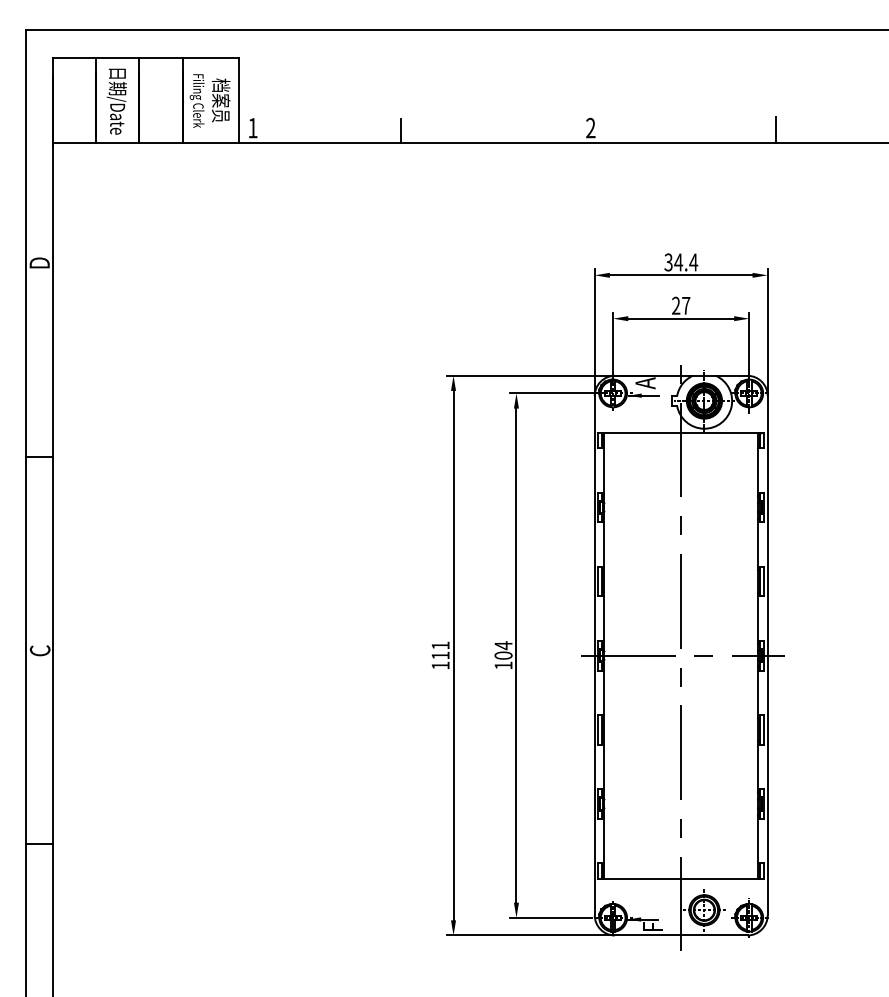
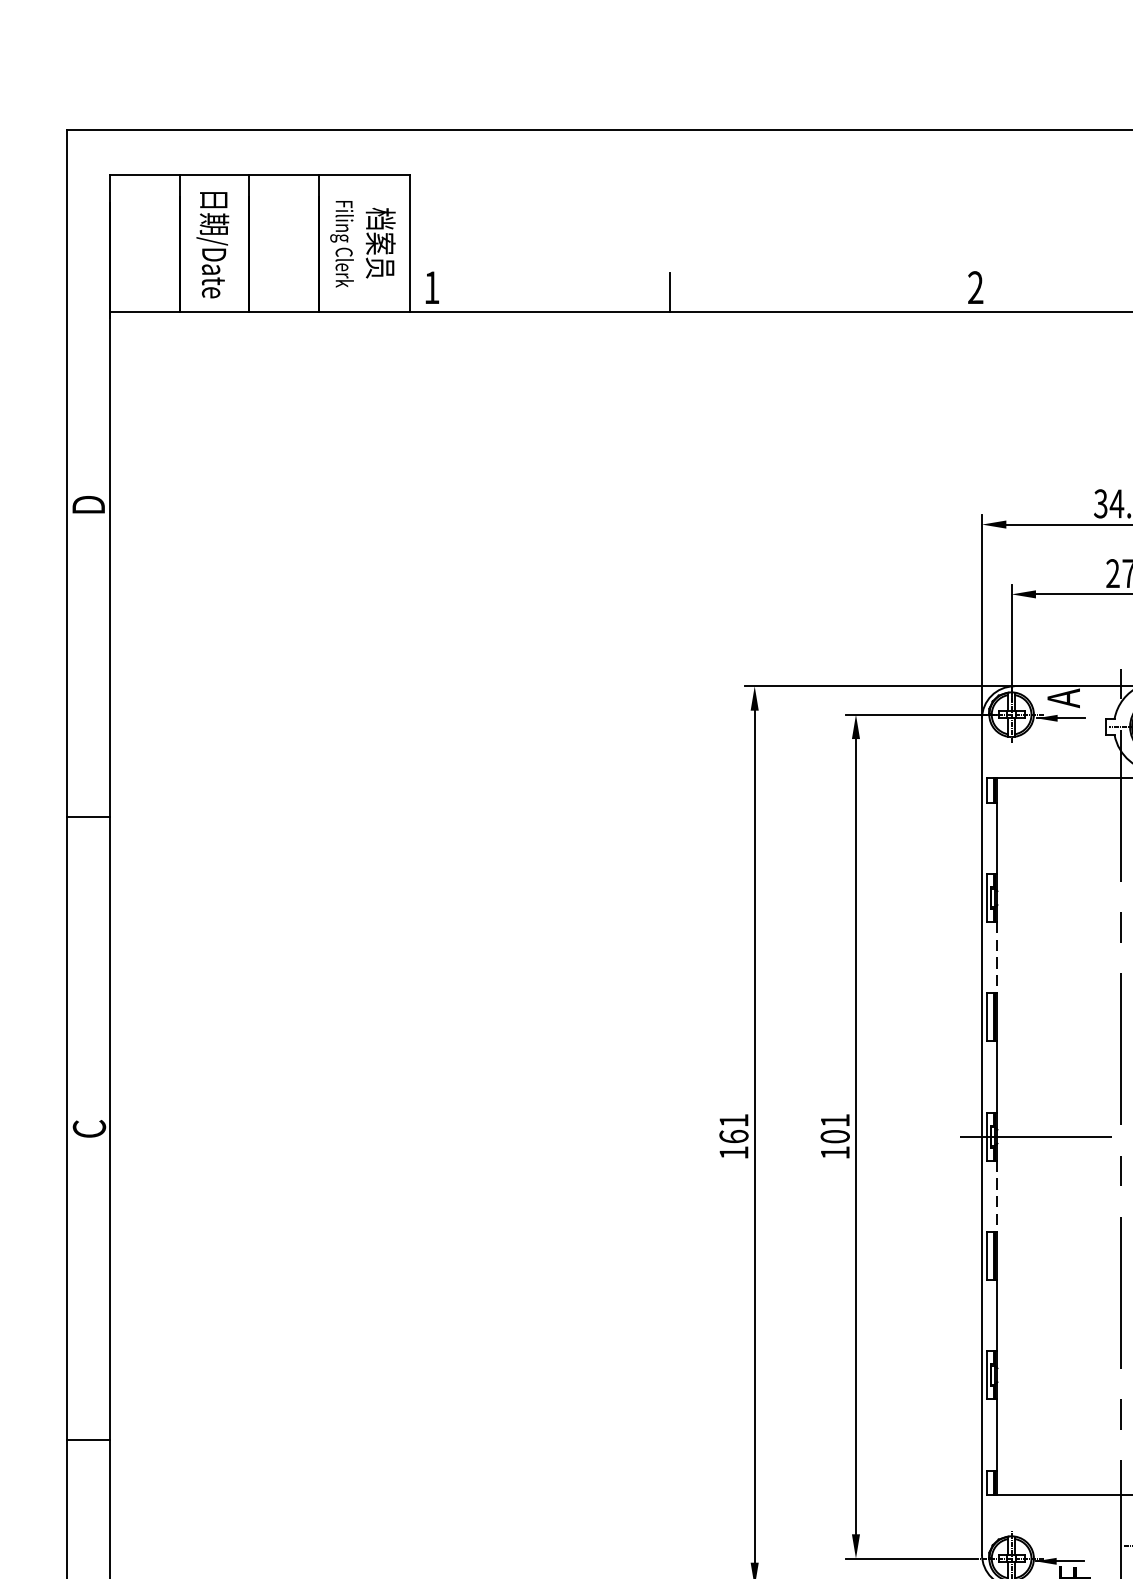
line: (604, 544) -> (997, 957), solid -> dashed
text: (503, 645) -> (835, 1120), 104 -> 101
text: (440, 655) -> (733, 1136), 111 -> 161
line: (604, 693) -> (997, 1197), solid -> dashed

